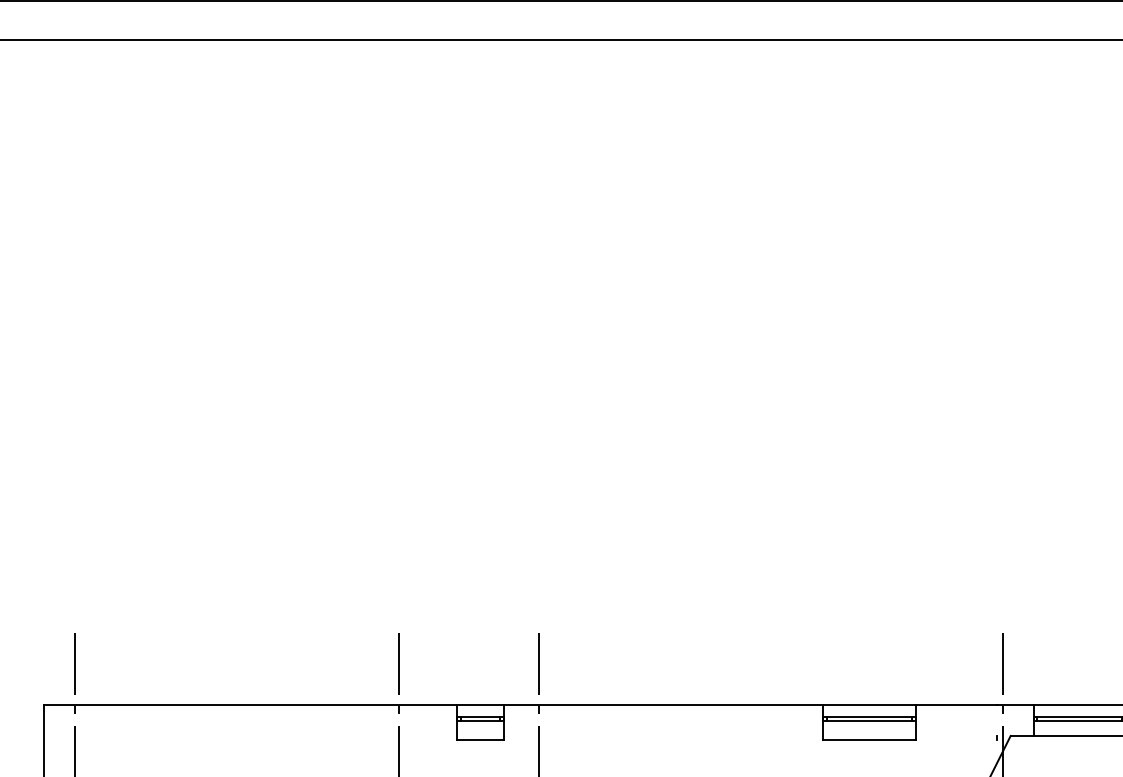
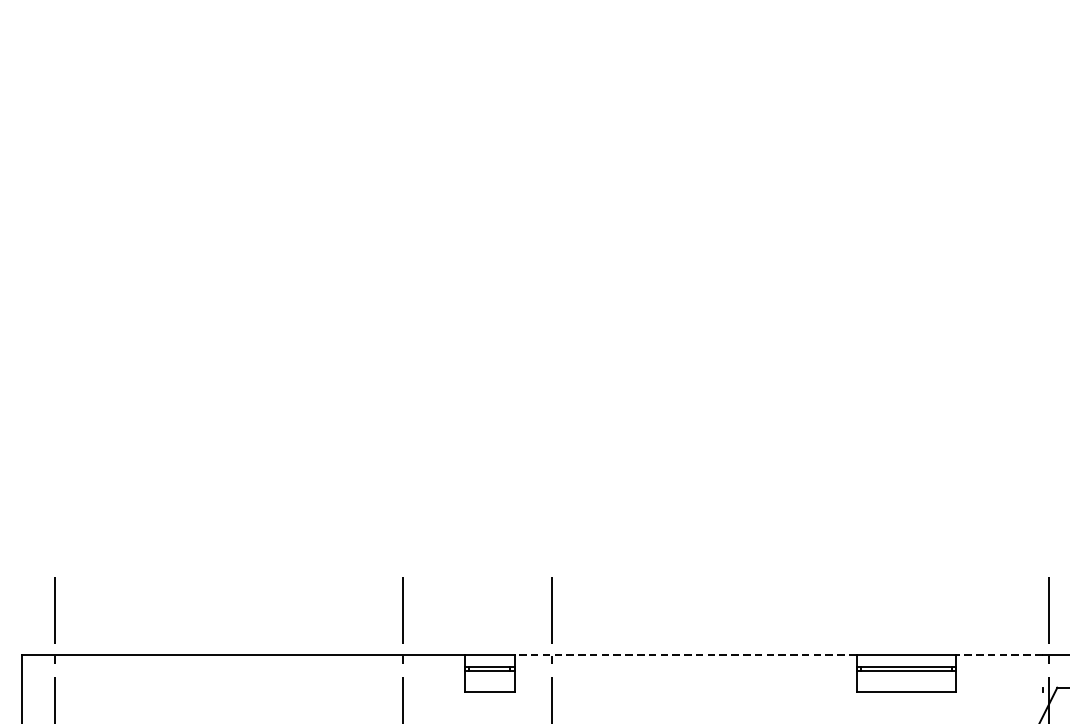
line: (663, 705) -> (685, 655), solid -> dashed
line: (955, 705) -> (998, 655), solid -> dashed

